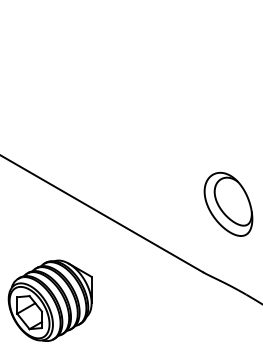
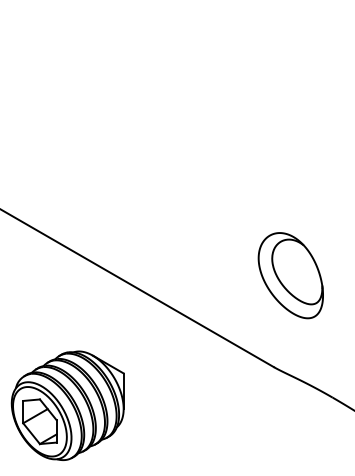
part: (228, 203) -> (290, 274), moved

